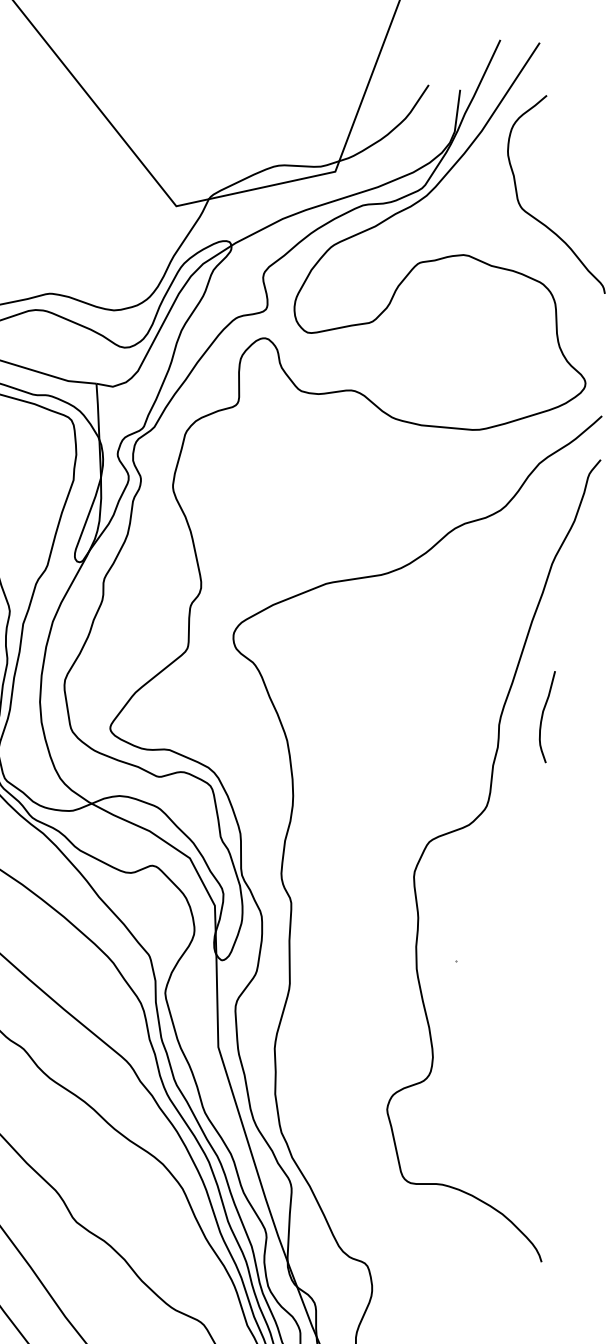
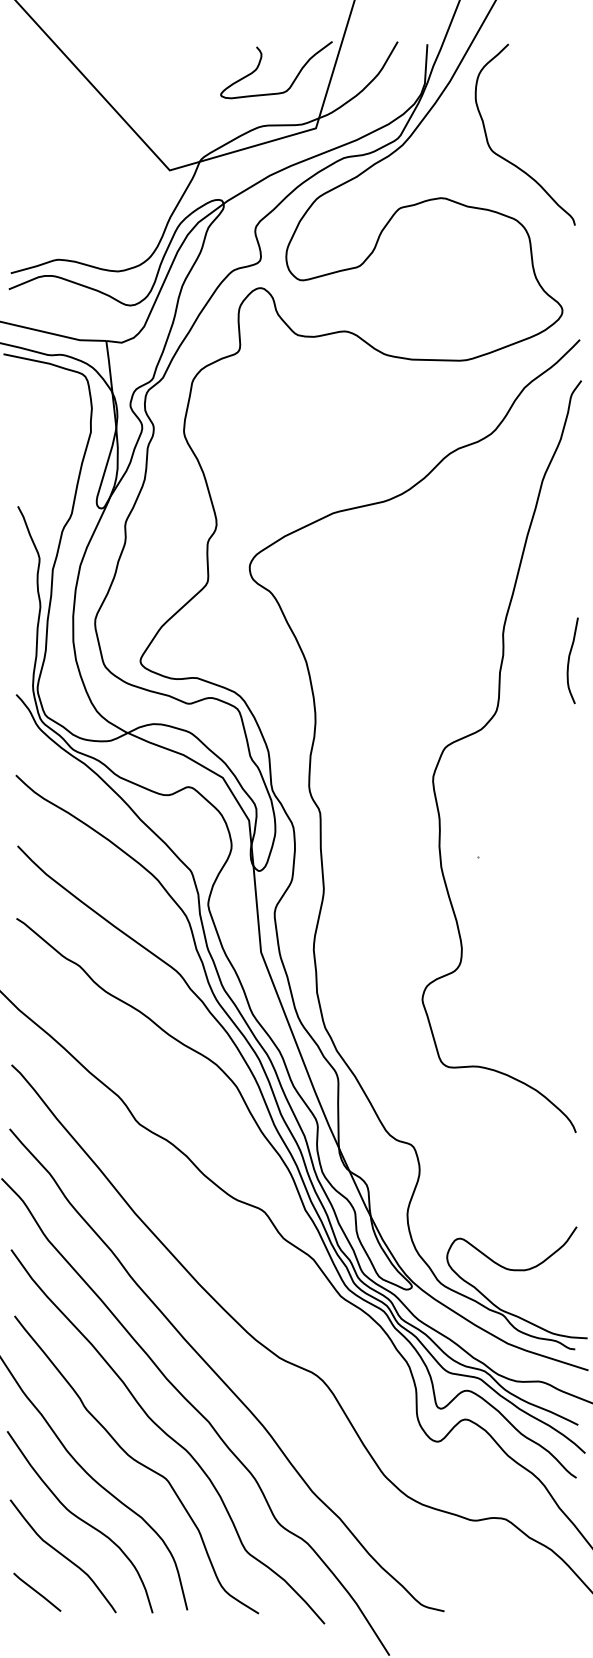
curve: (280, 98) -> (260, 63), added
curve: (543, 716) -> (569, 660), moved

